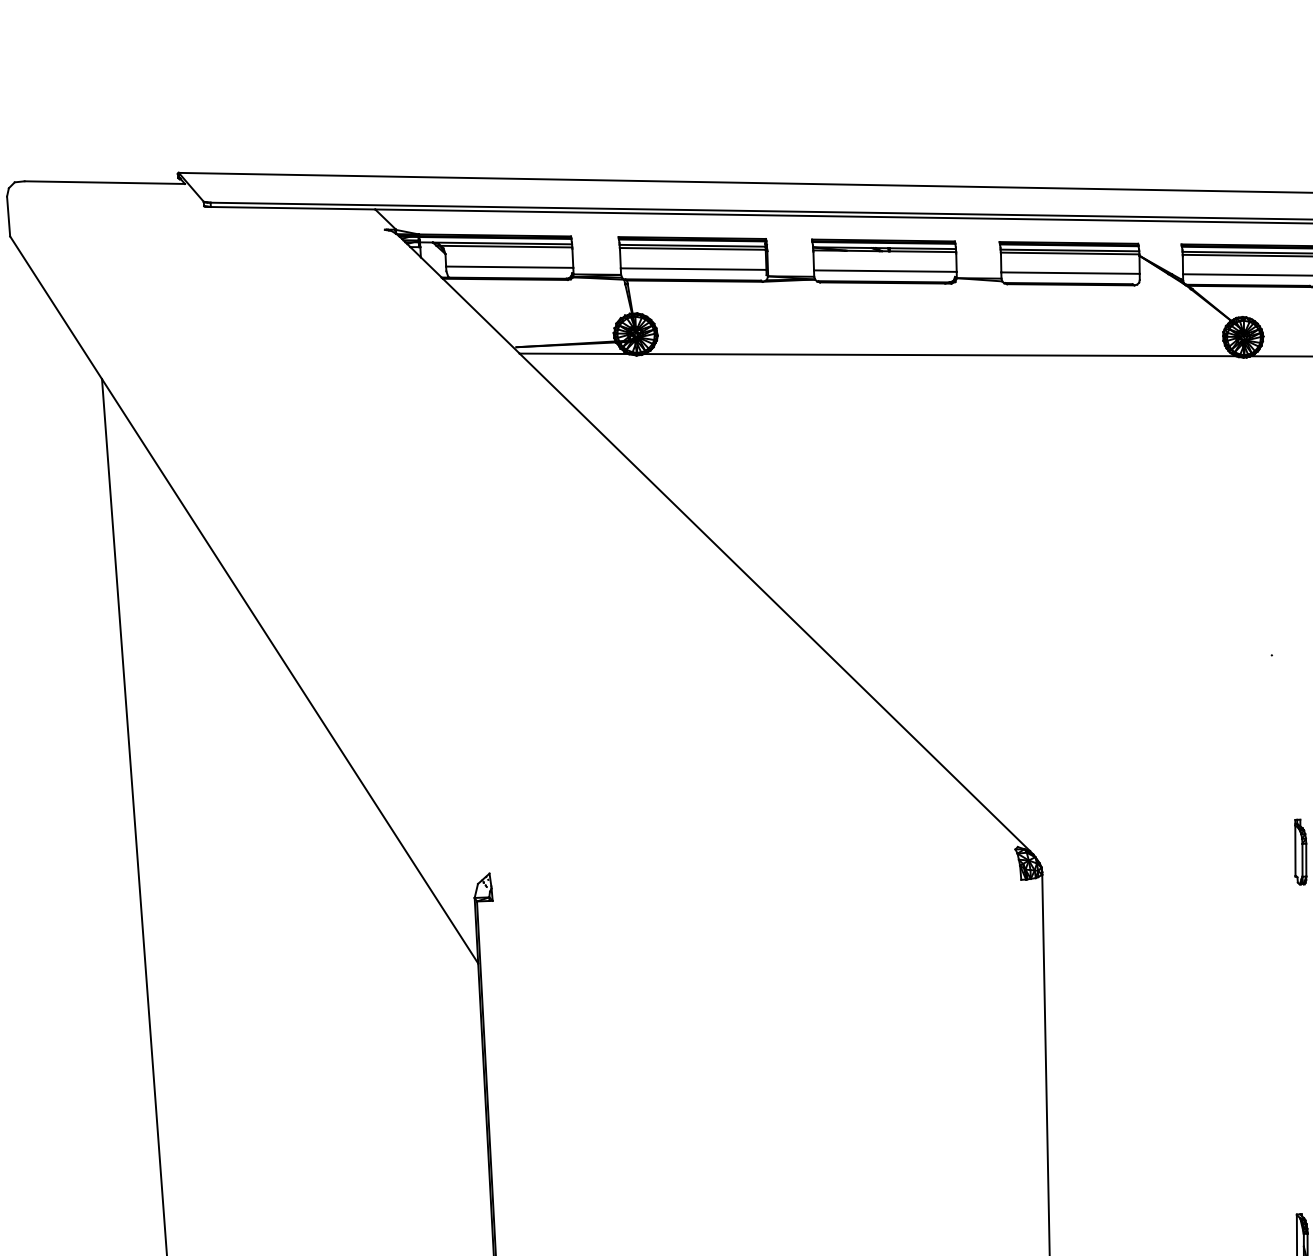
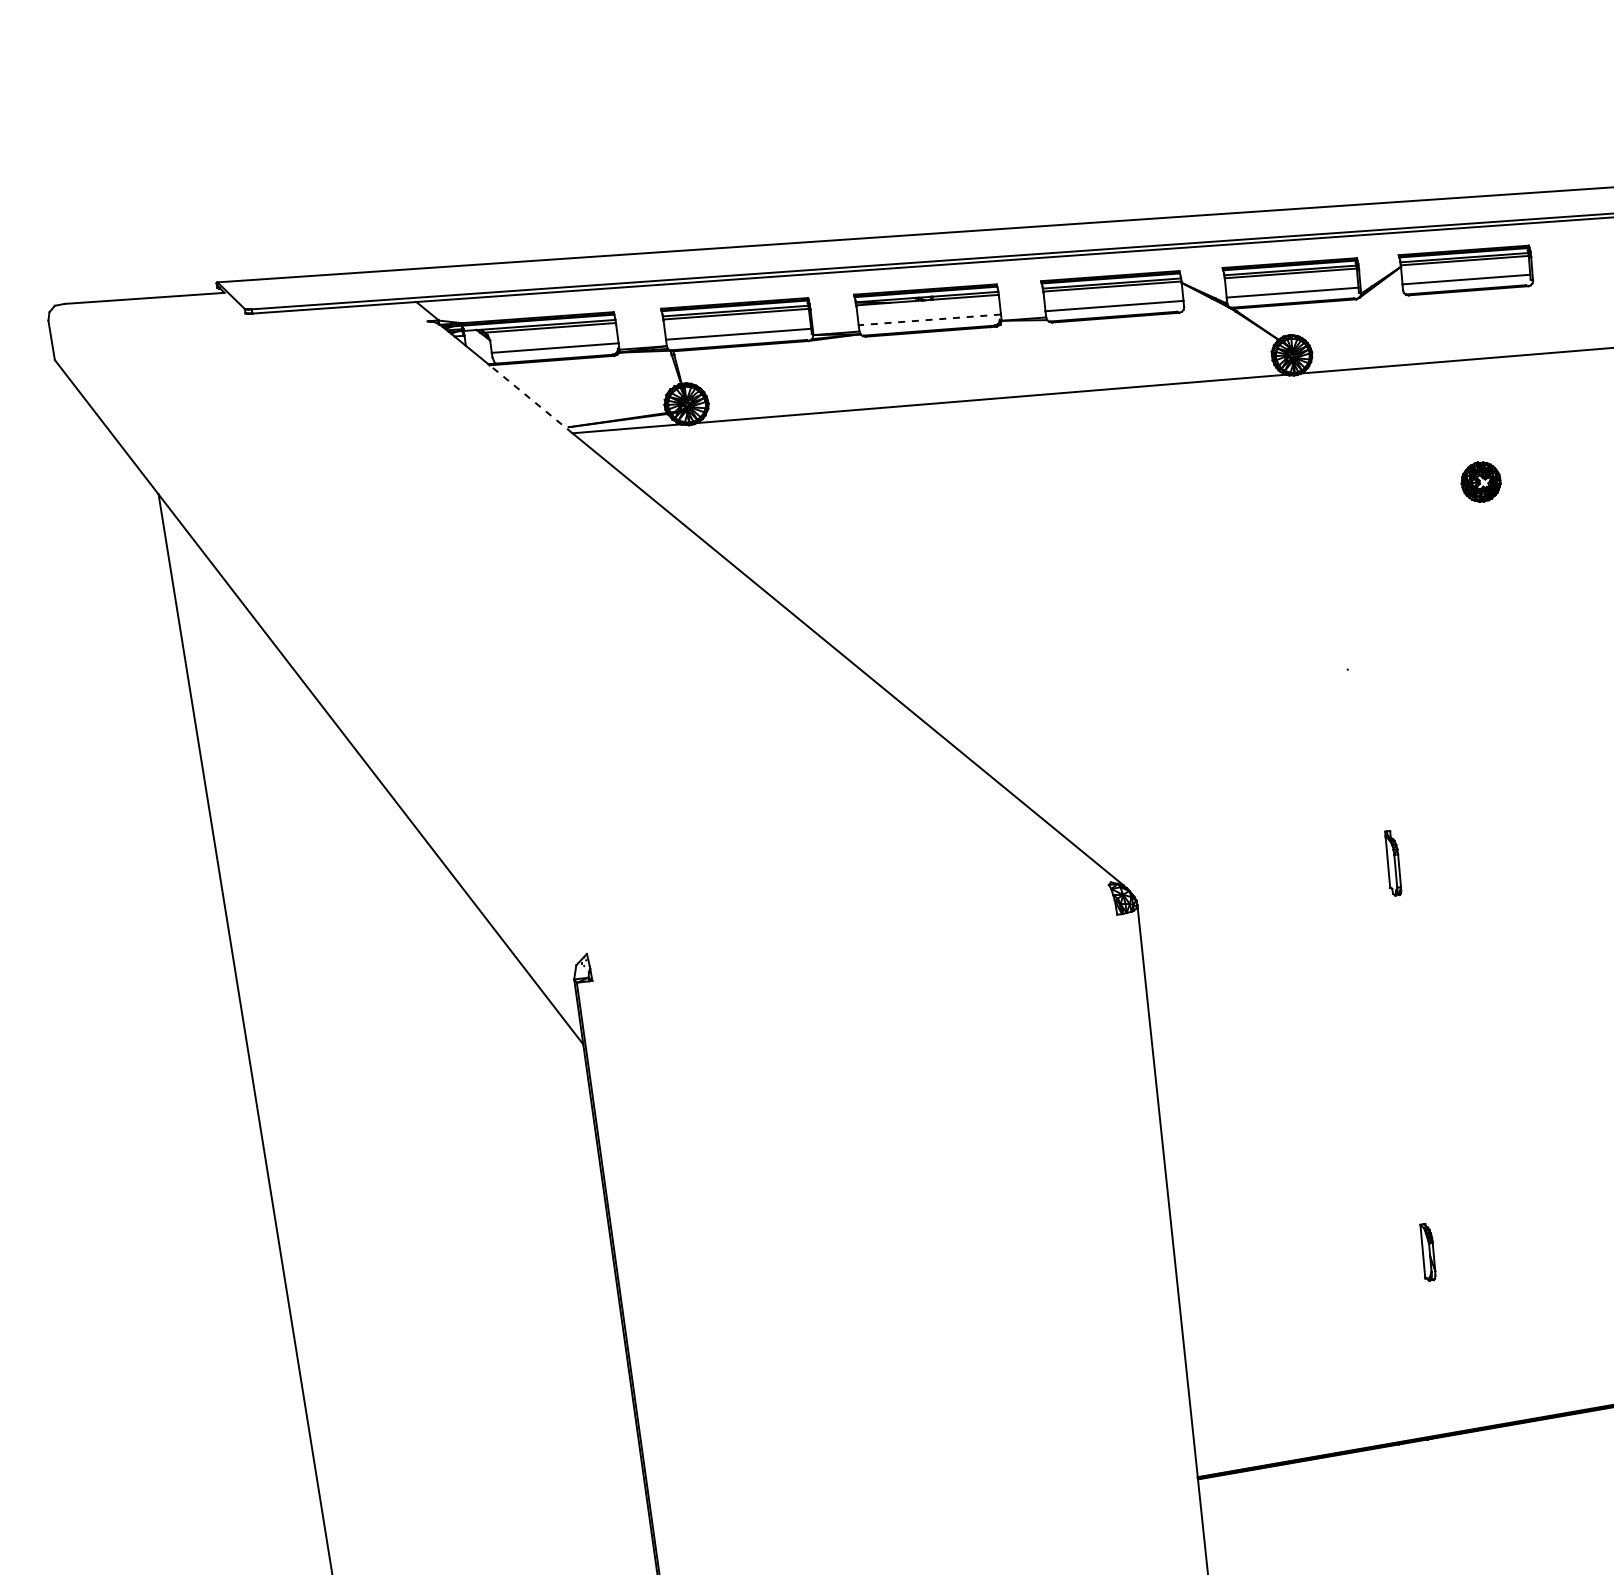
line: (885, 270) -> (929, 319), solid -> dashed
line: (481, 316) -> (531, 399), solid -> dashed

